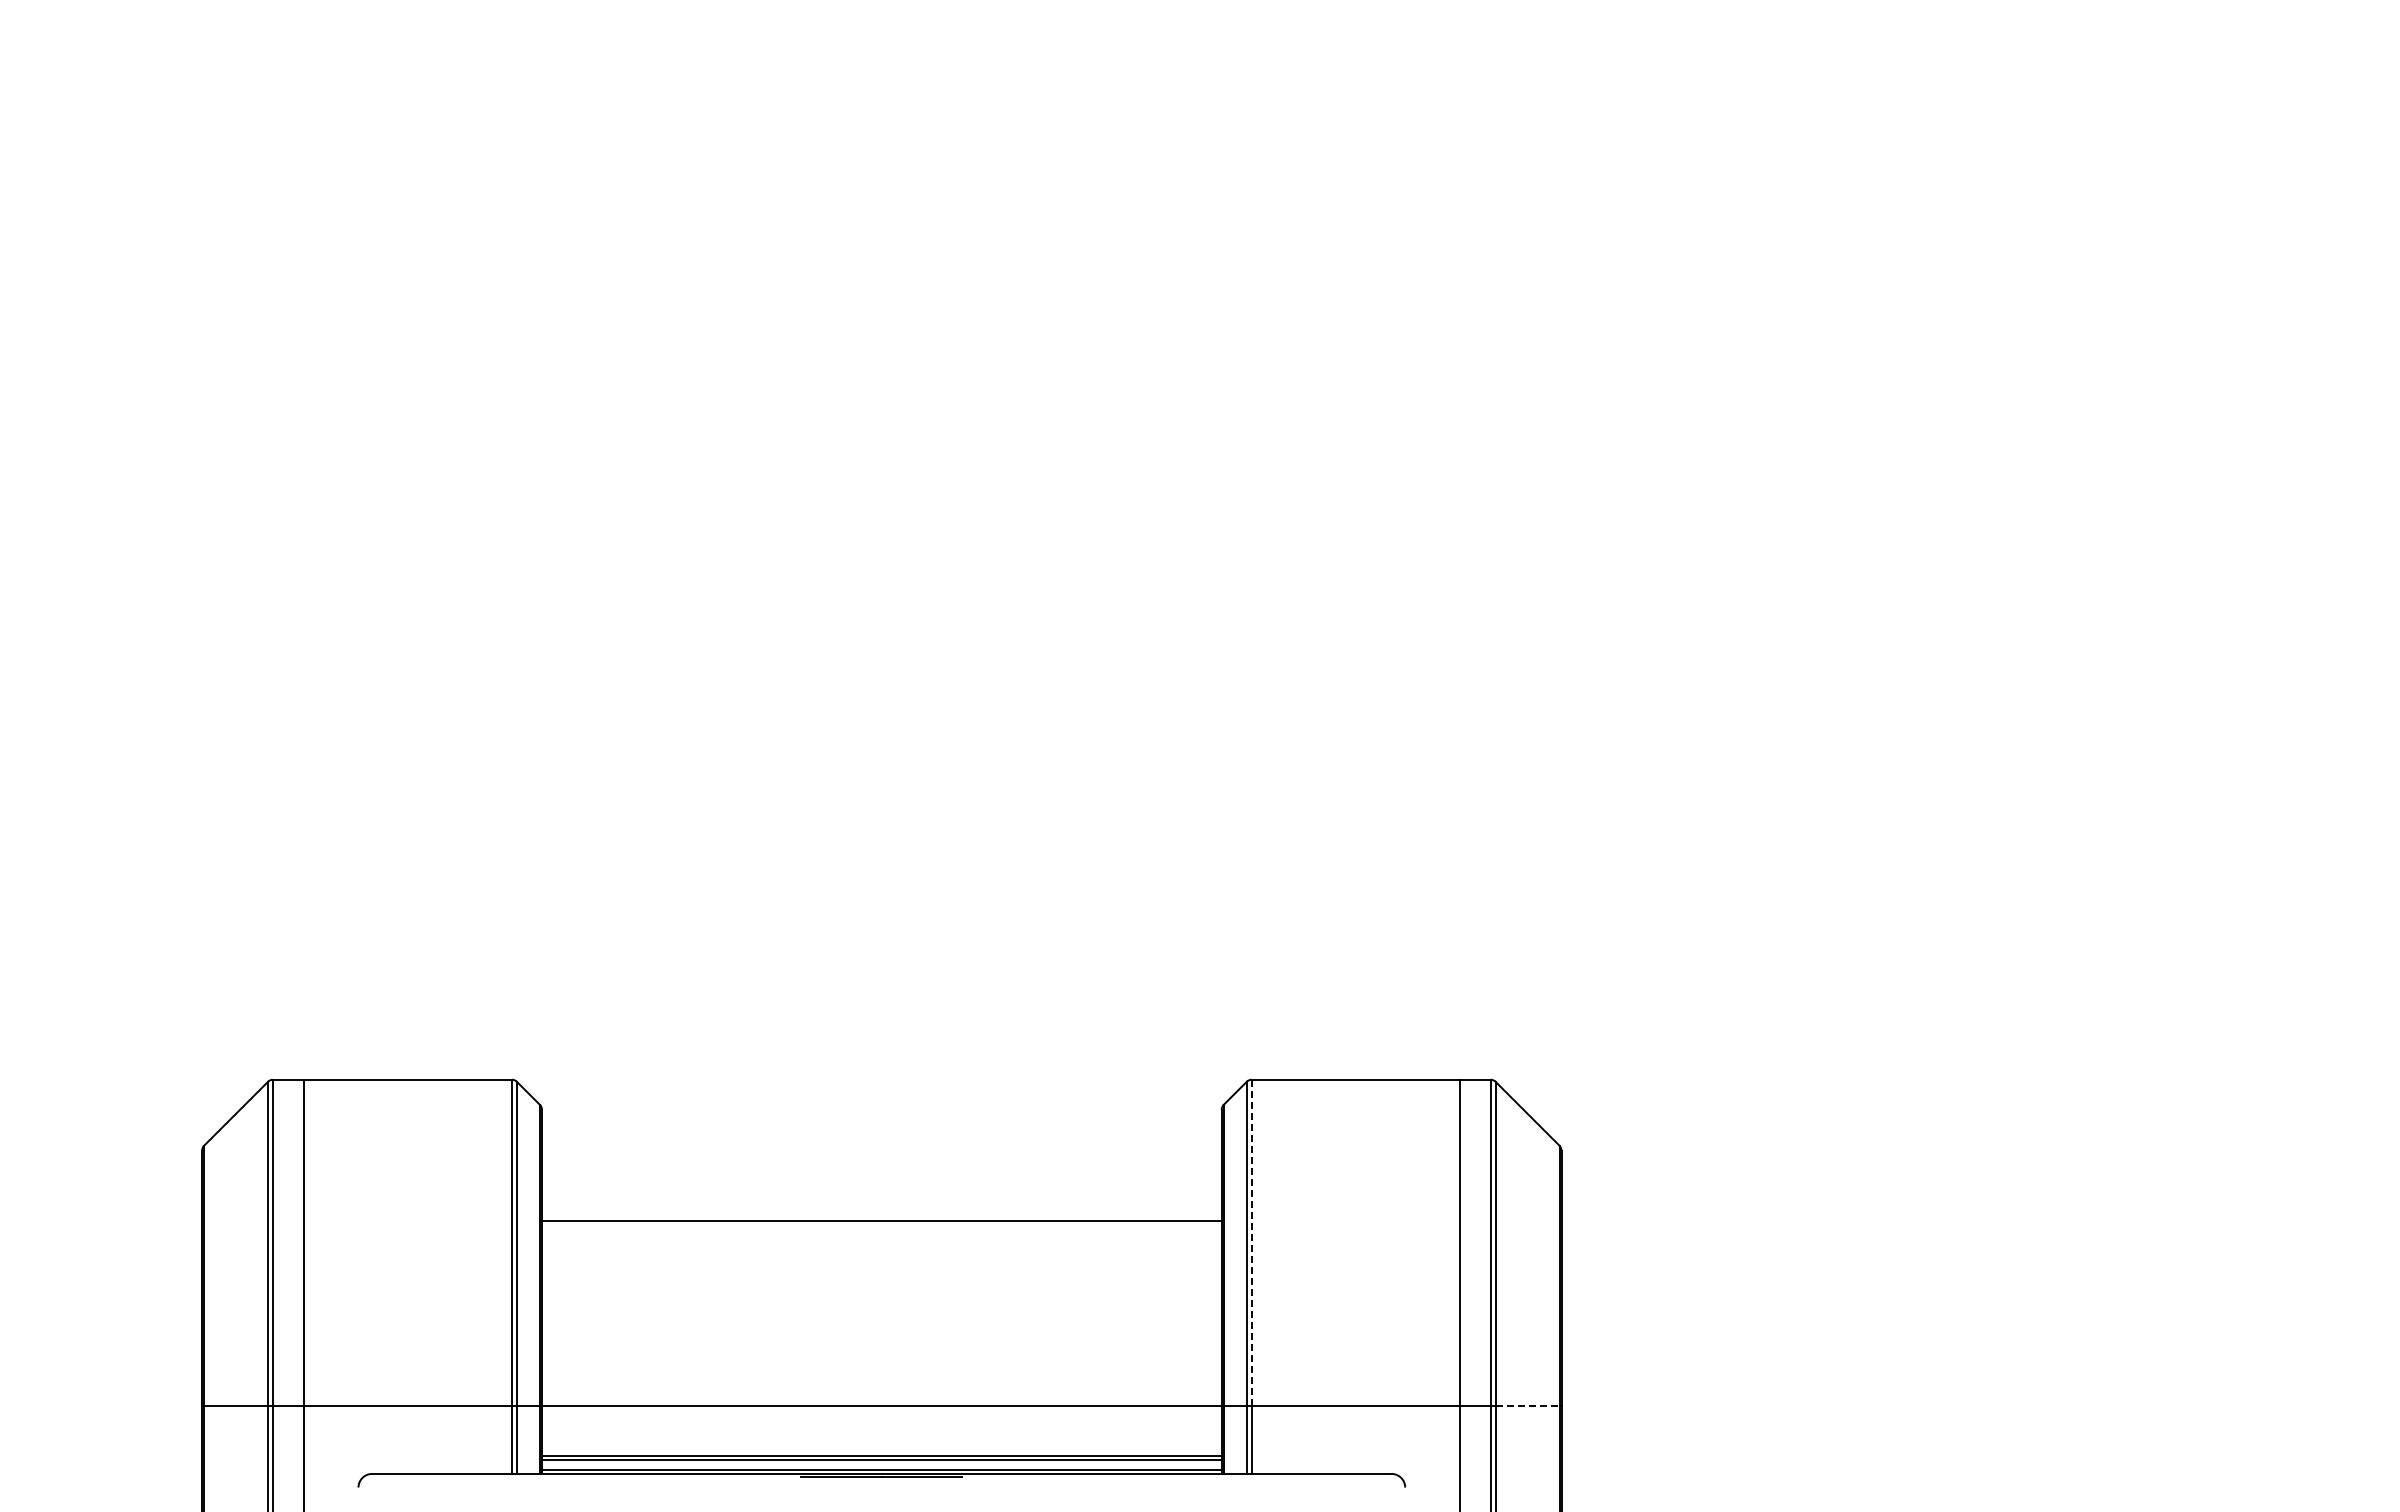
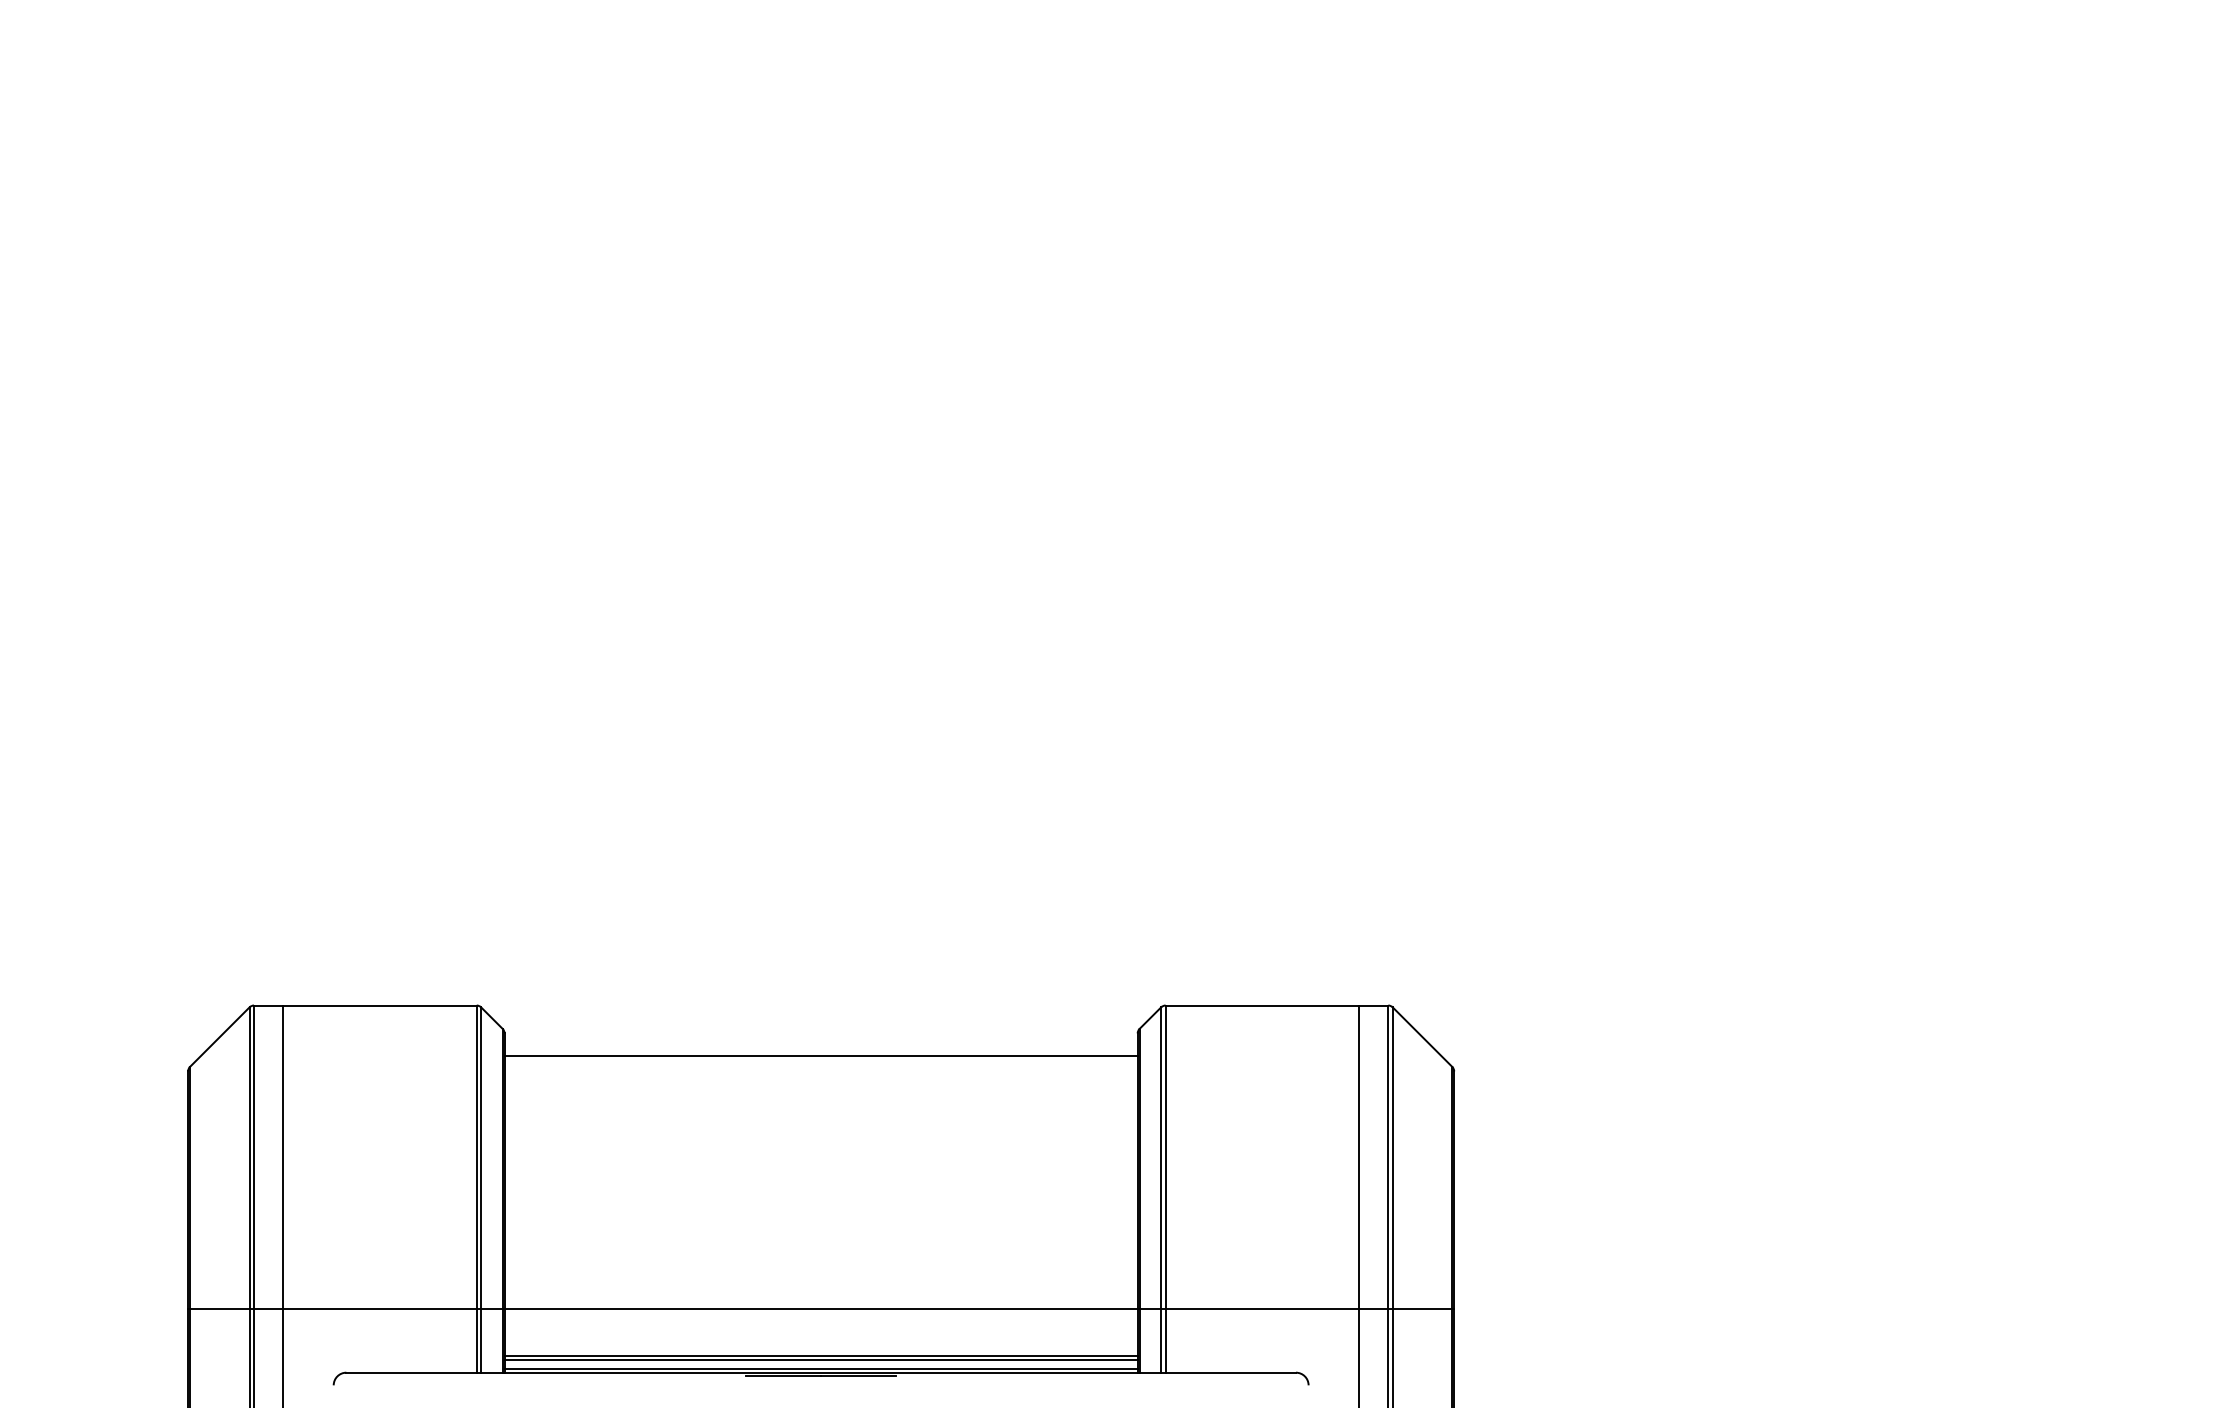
line: (881, 1221) -> (820, 1056), moved
line: (1251, 1243) -> (1165, 1158), dashed -> solid
line: (1527, 1405) -> (1422, 1308), dashed -> solid

